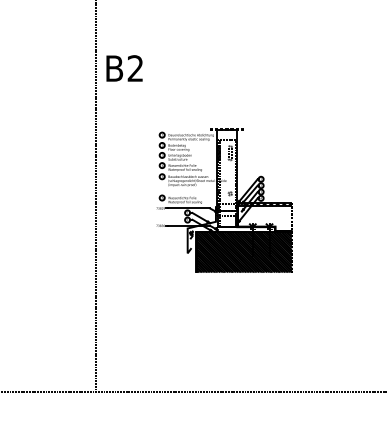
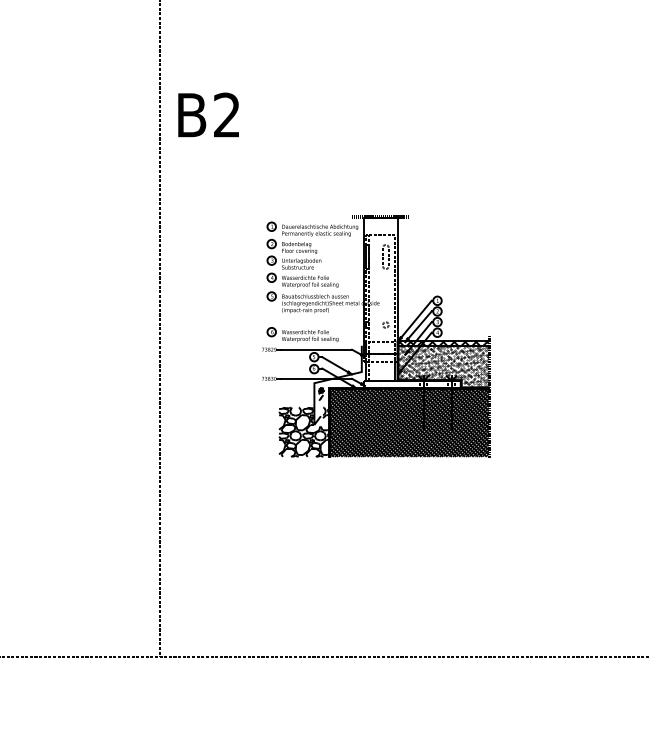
hatch: (264, 218) -> (443, 366), added
hatch: (181, 257) -> (304, 431), added

